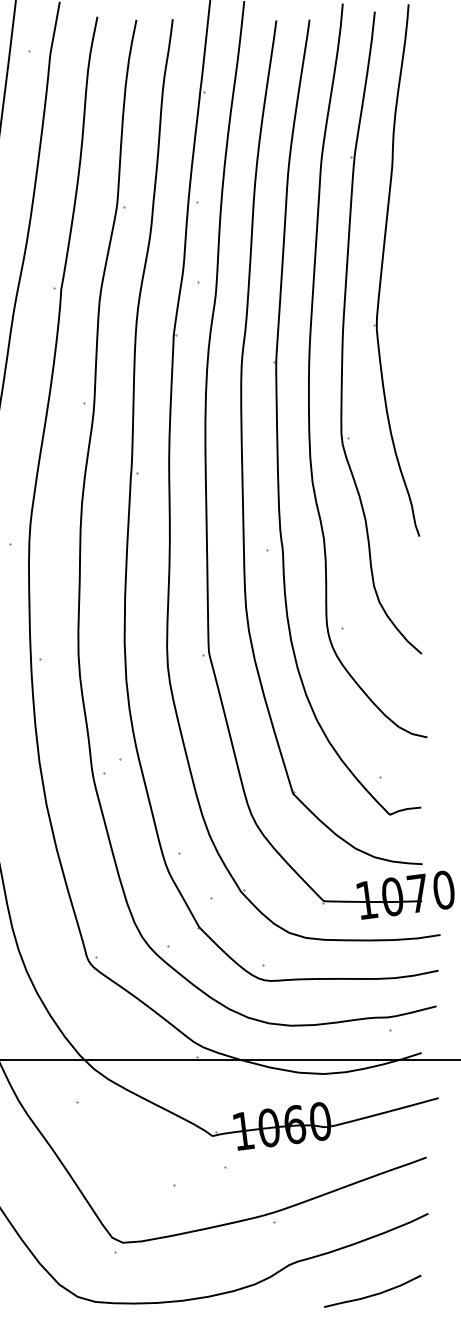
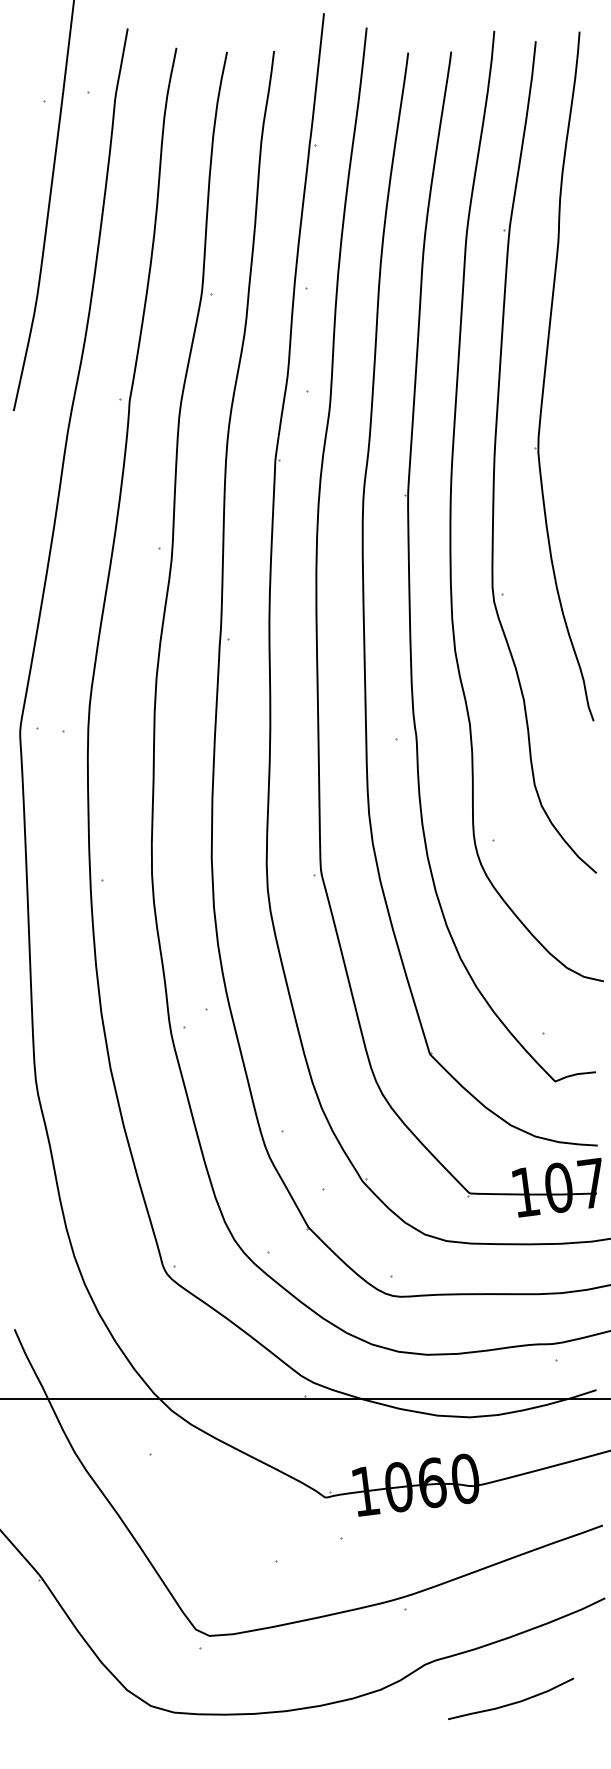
curve: (373, 1294) -> (512, 1702), moved

